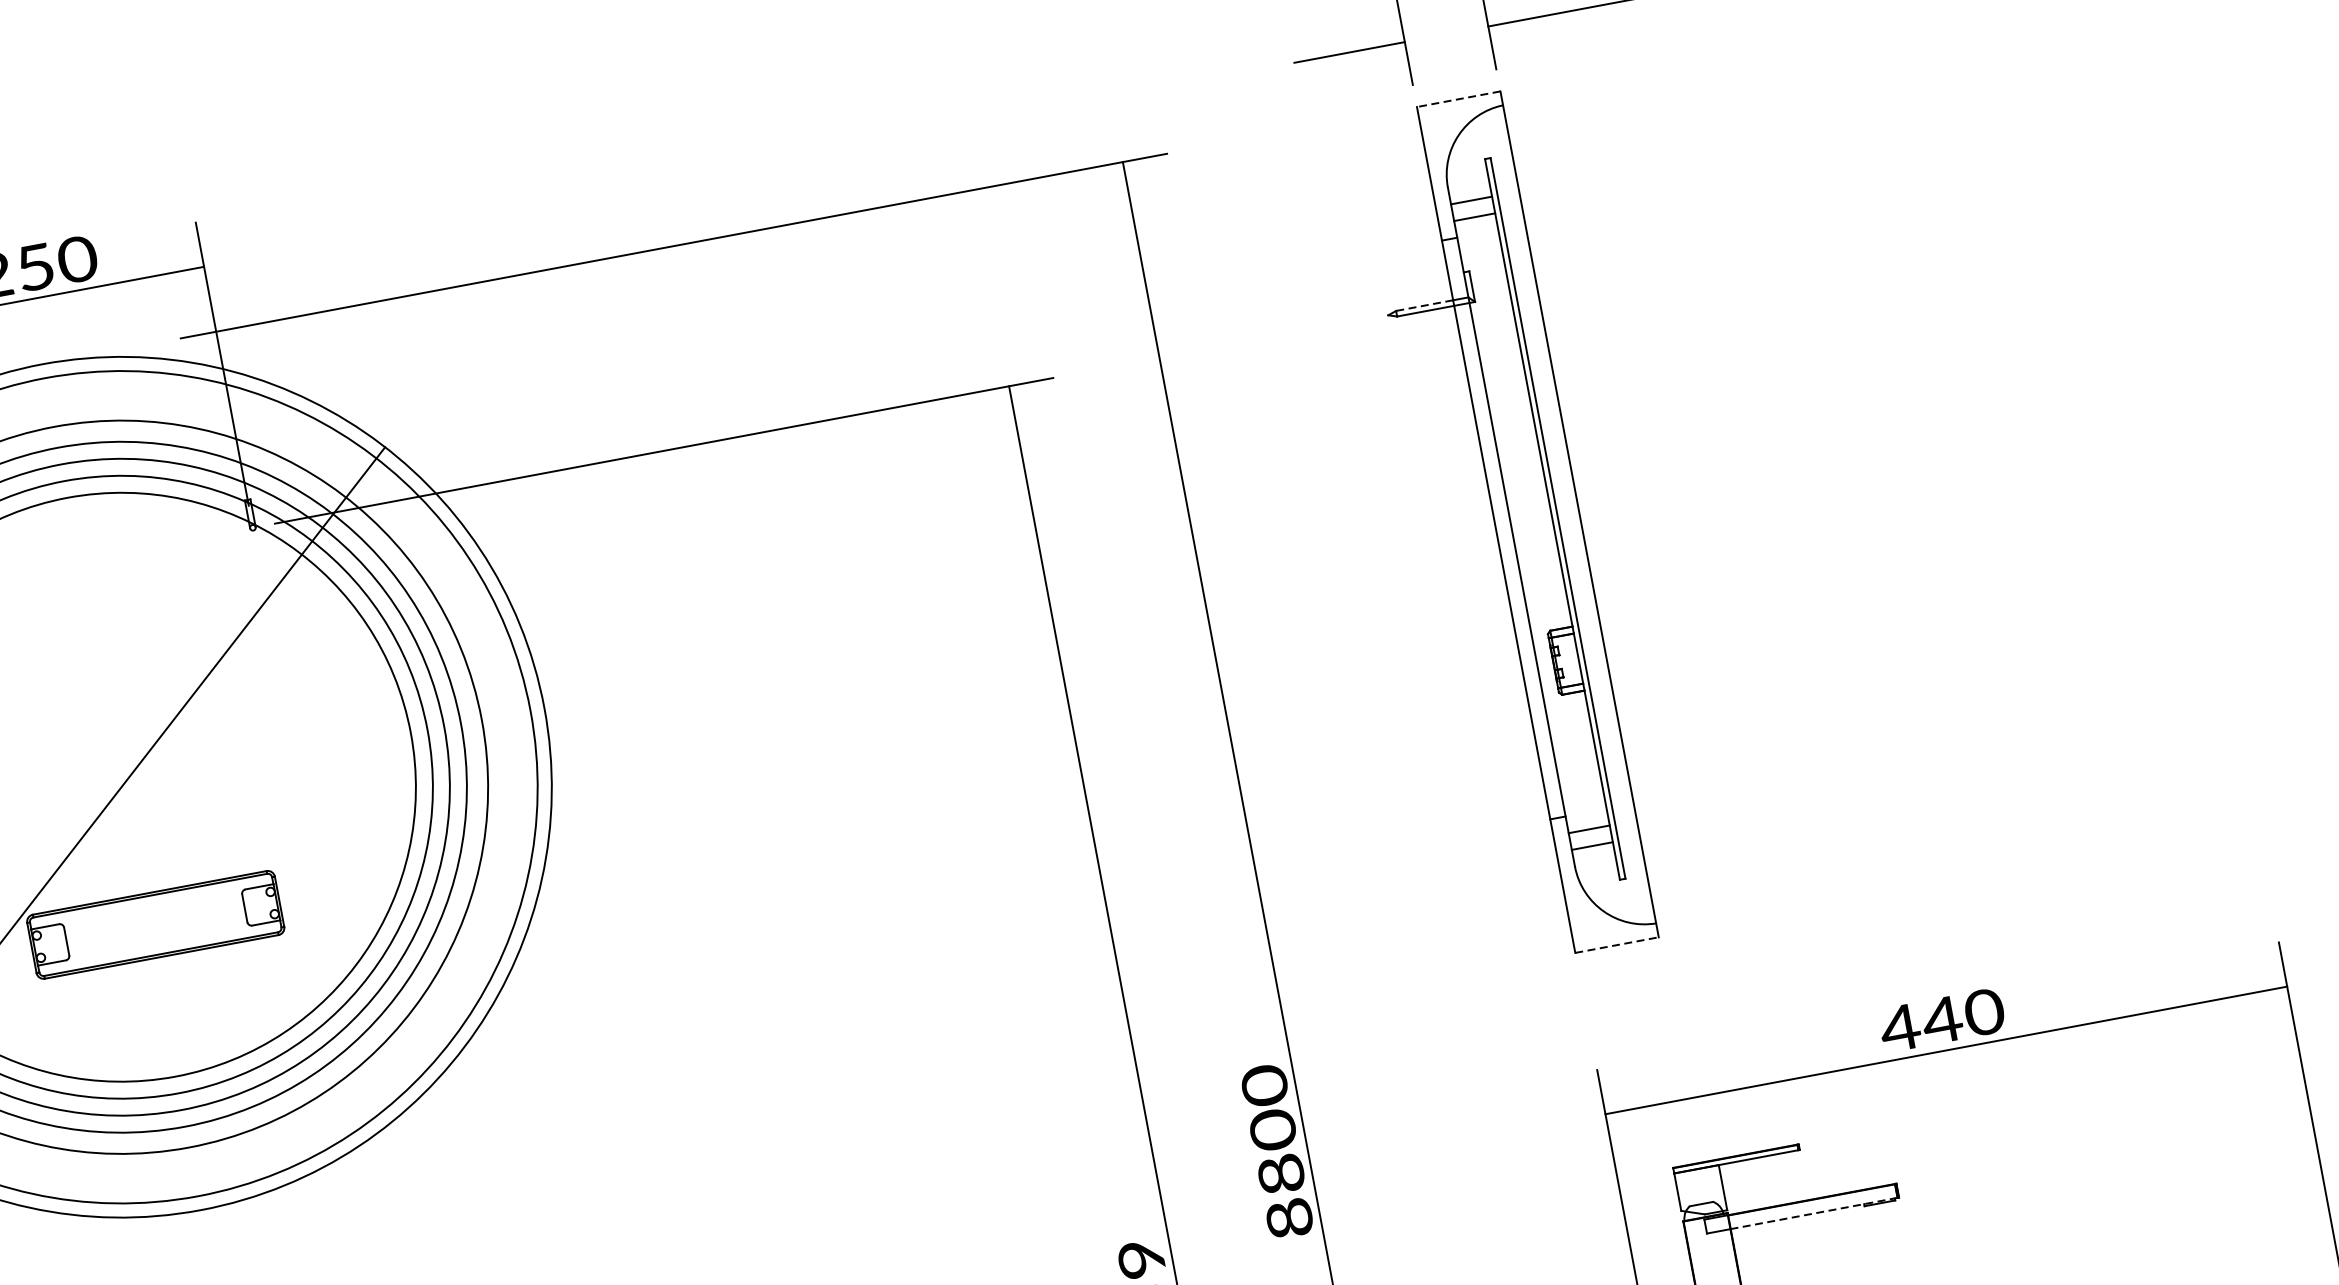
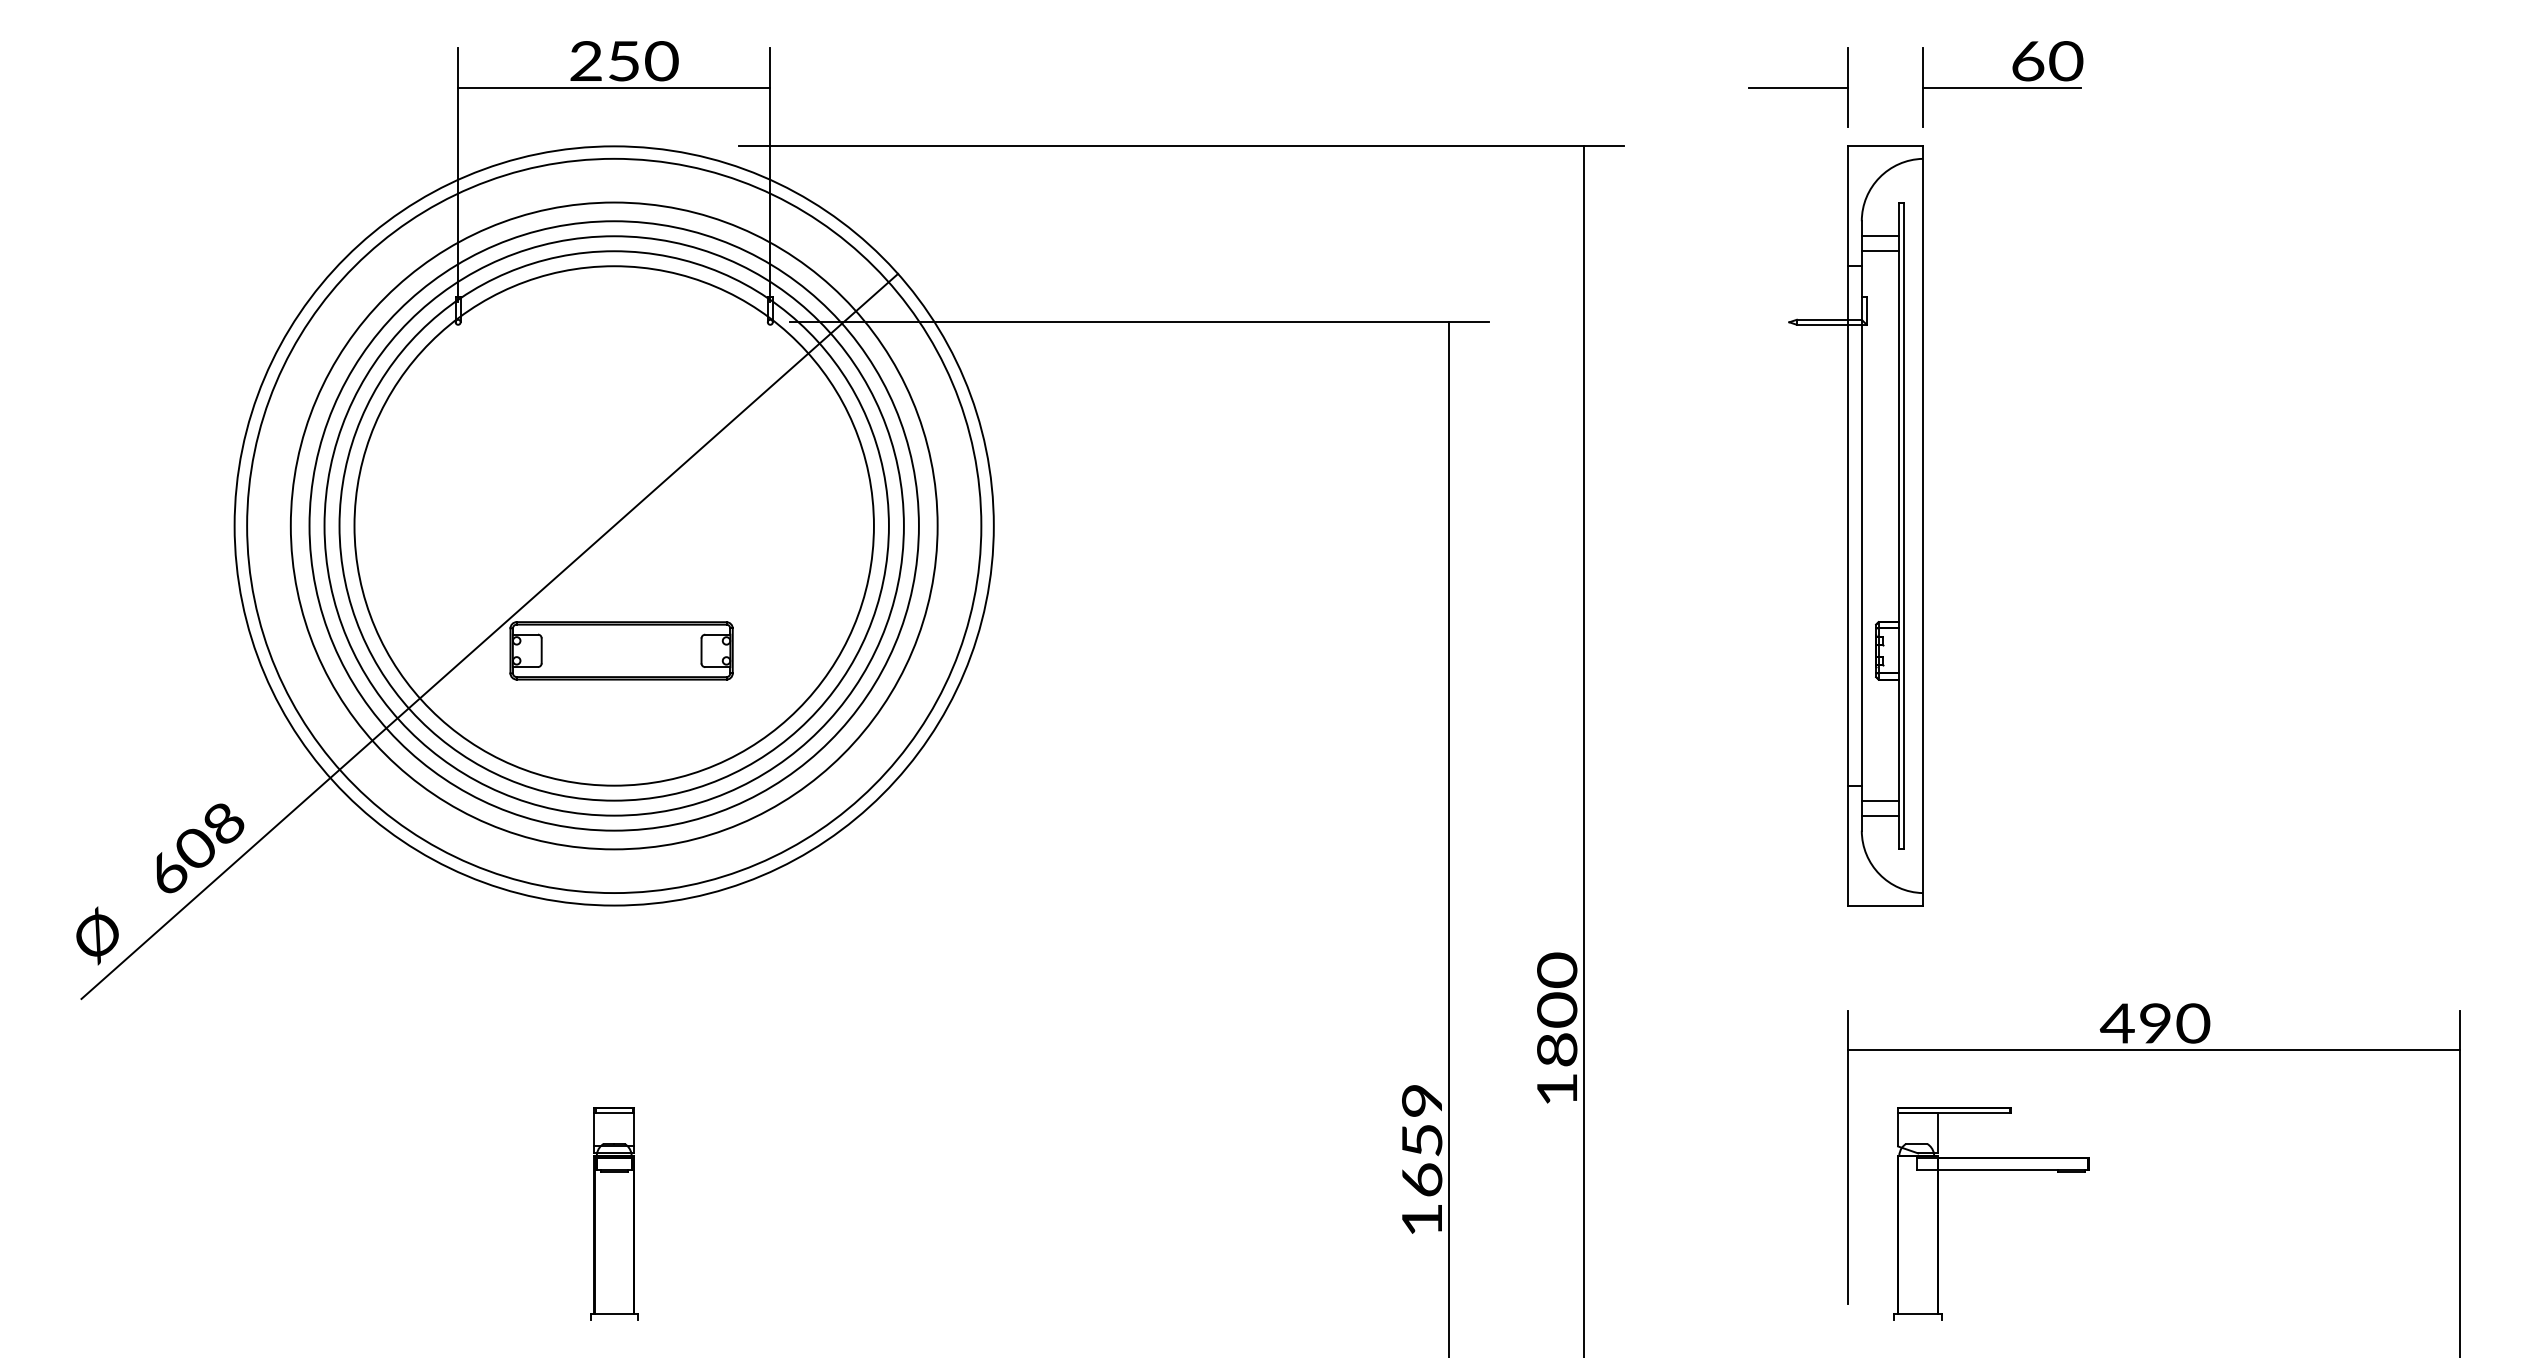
line: (1458, 99) -> (1885, 146), dashed -> solid
line: (1424, 305) -> (1822, 319), dashed -> solid
line: (1618, 944) -> (1886, 905), dashed -> solid
text: (1941, 1020) -> (2154, 1023), 440 -> 490
line: (1813, 1213) -> (2012, 1170), dashed -> solid
text: (1289, 1218) -> (1557, 1089), 8800 -> 1800

